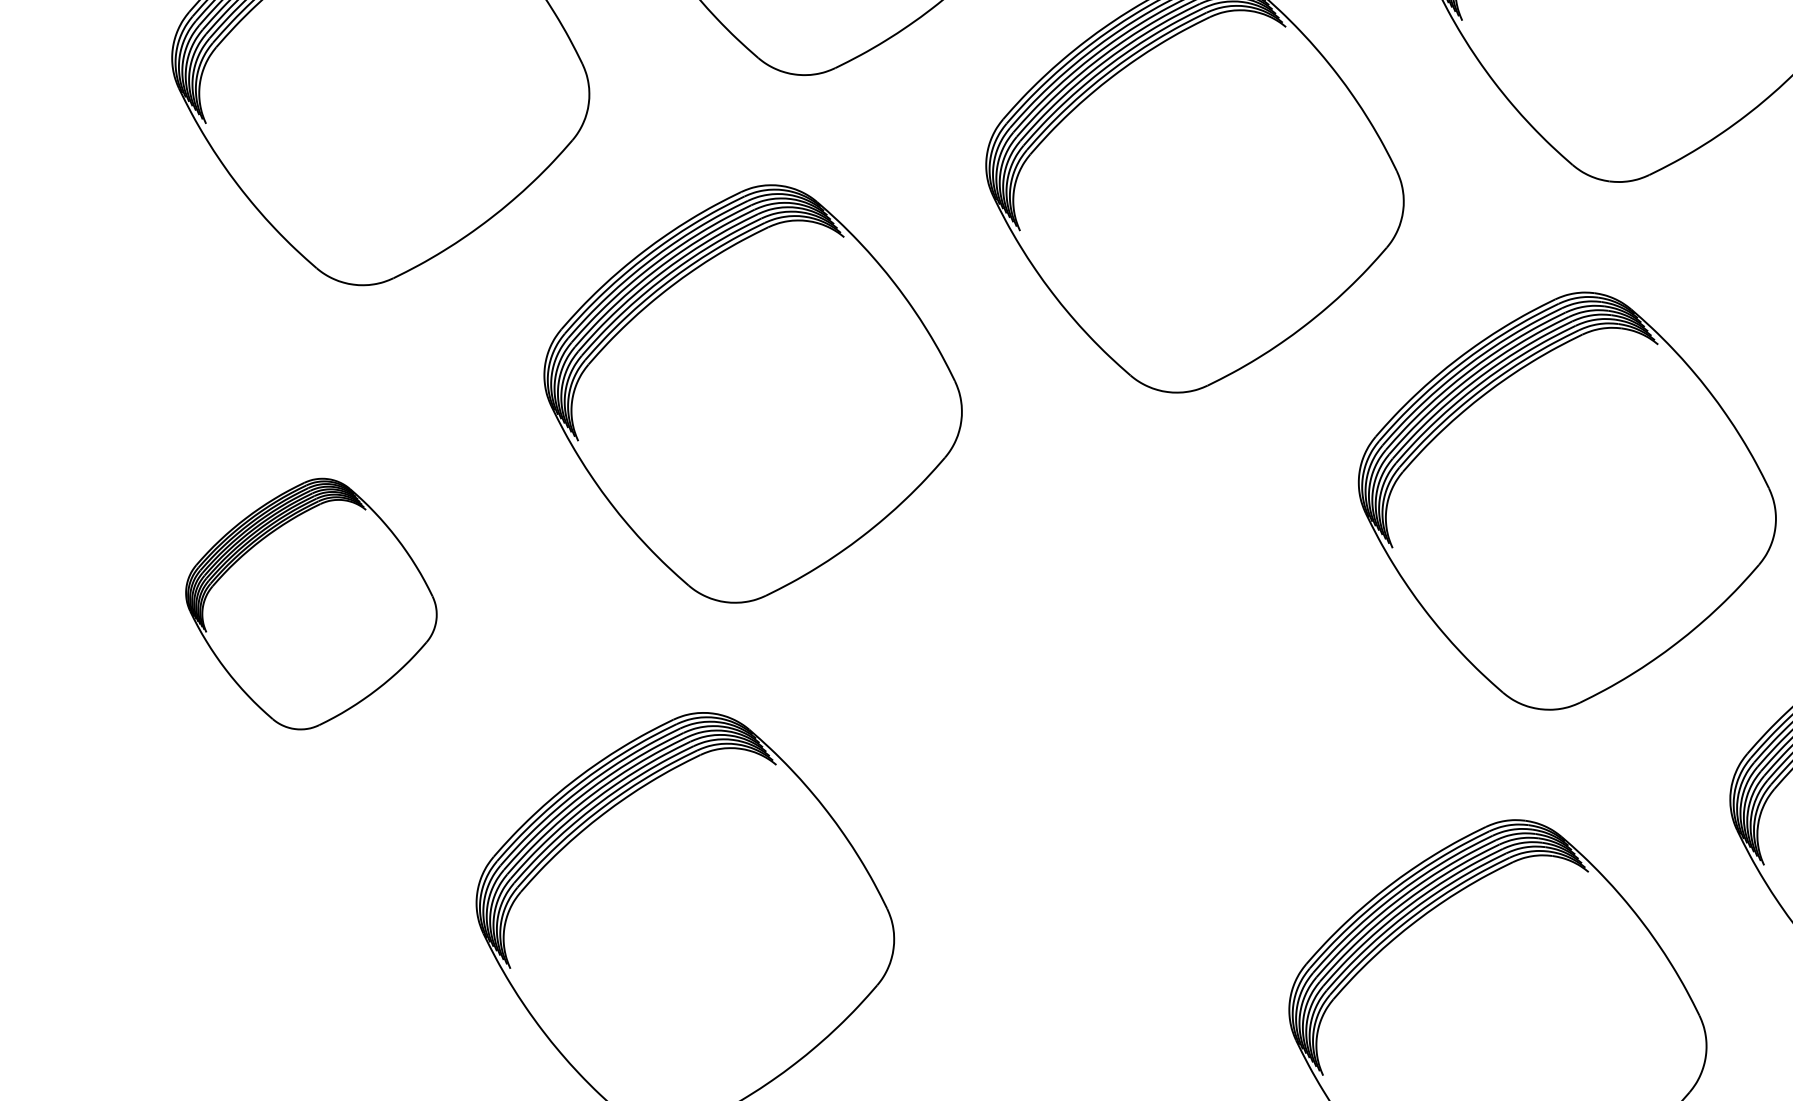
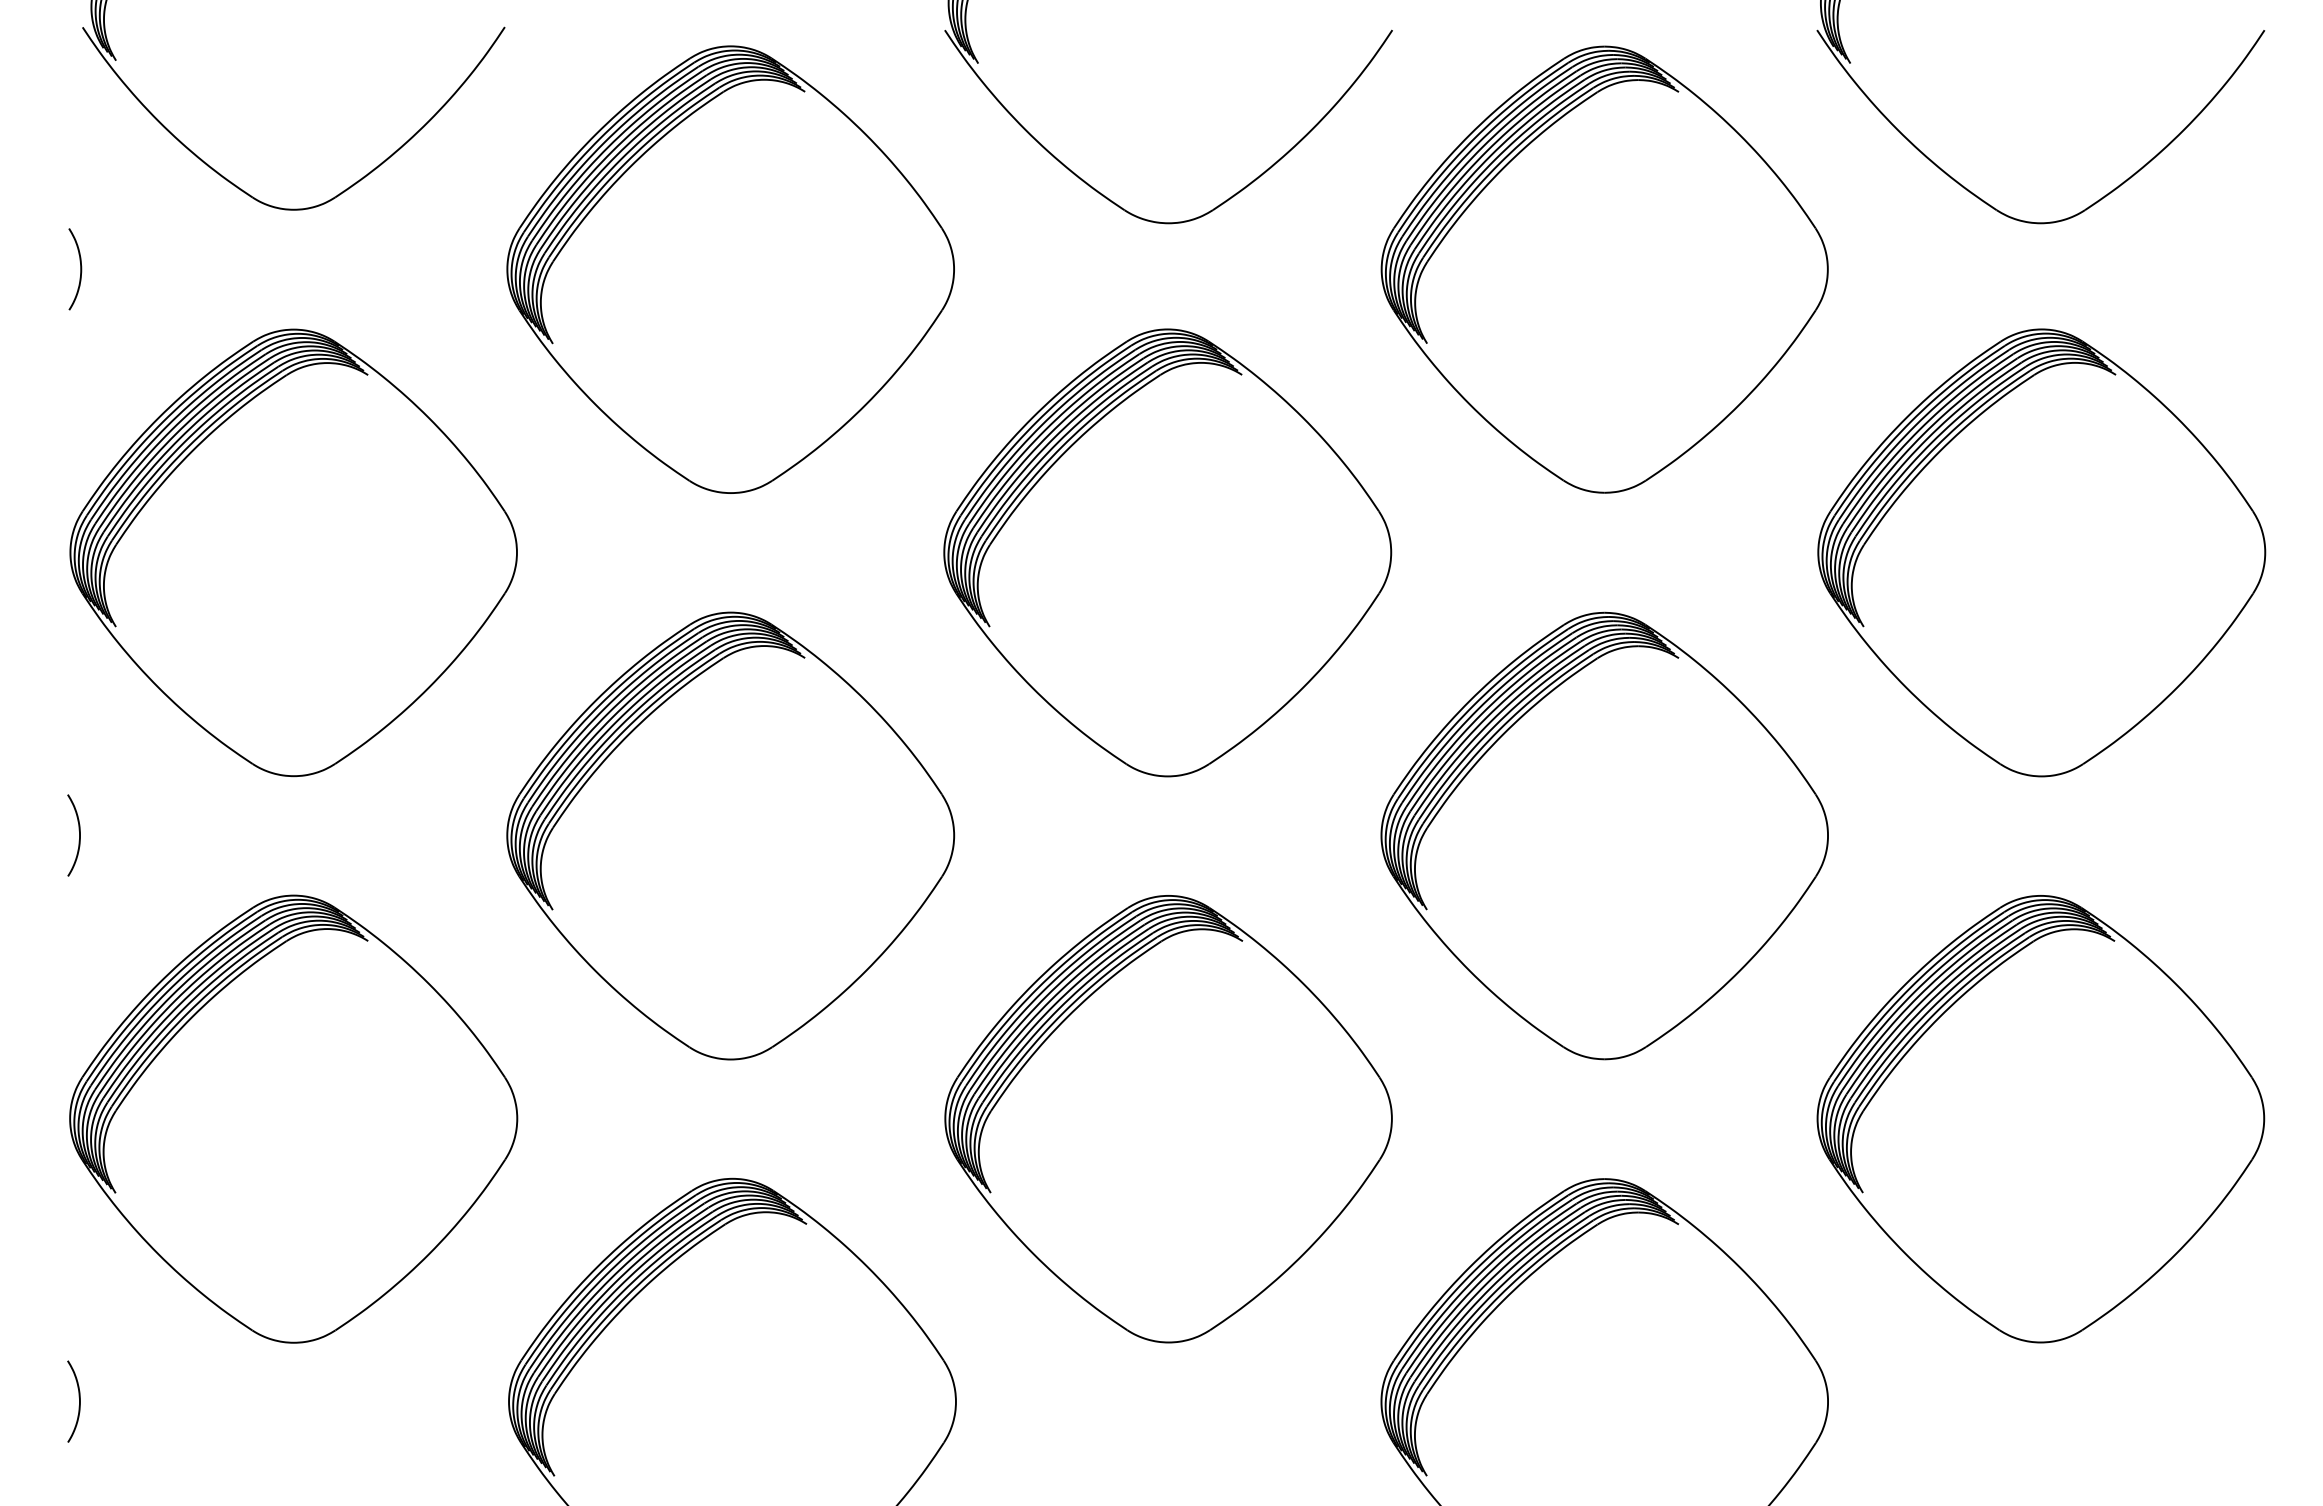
curve: (146, 313) -> (79, 835), added
part: (311, 603) -> (293, 1118), size x1.67
part: (1126, 711) -> (1168, 1119), added
curve: (77, 840) -> (79, 1401), added

